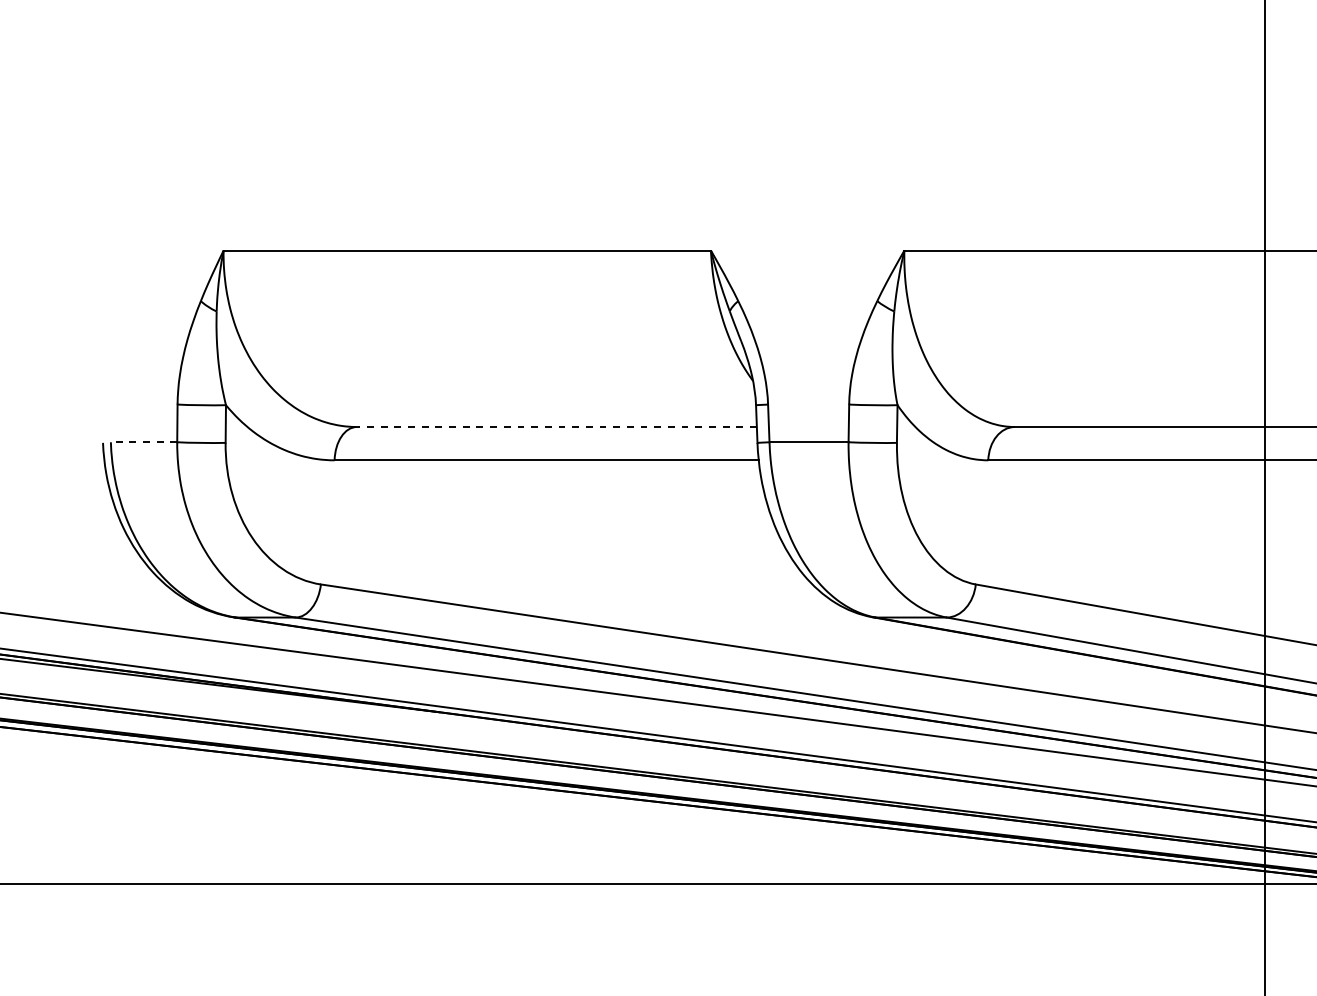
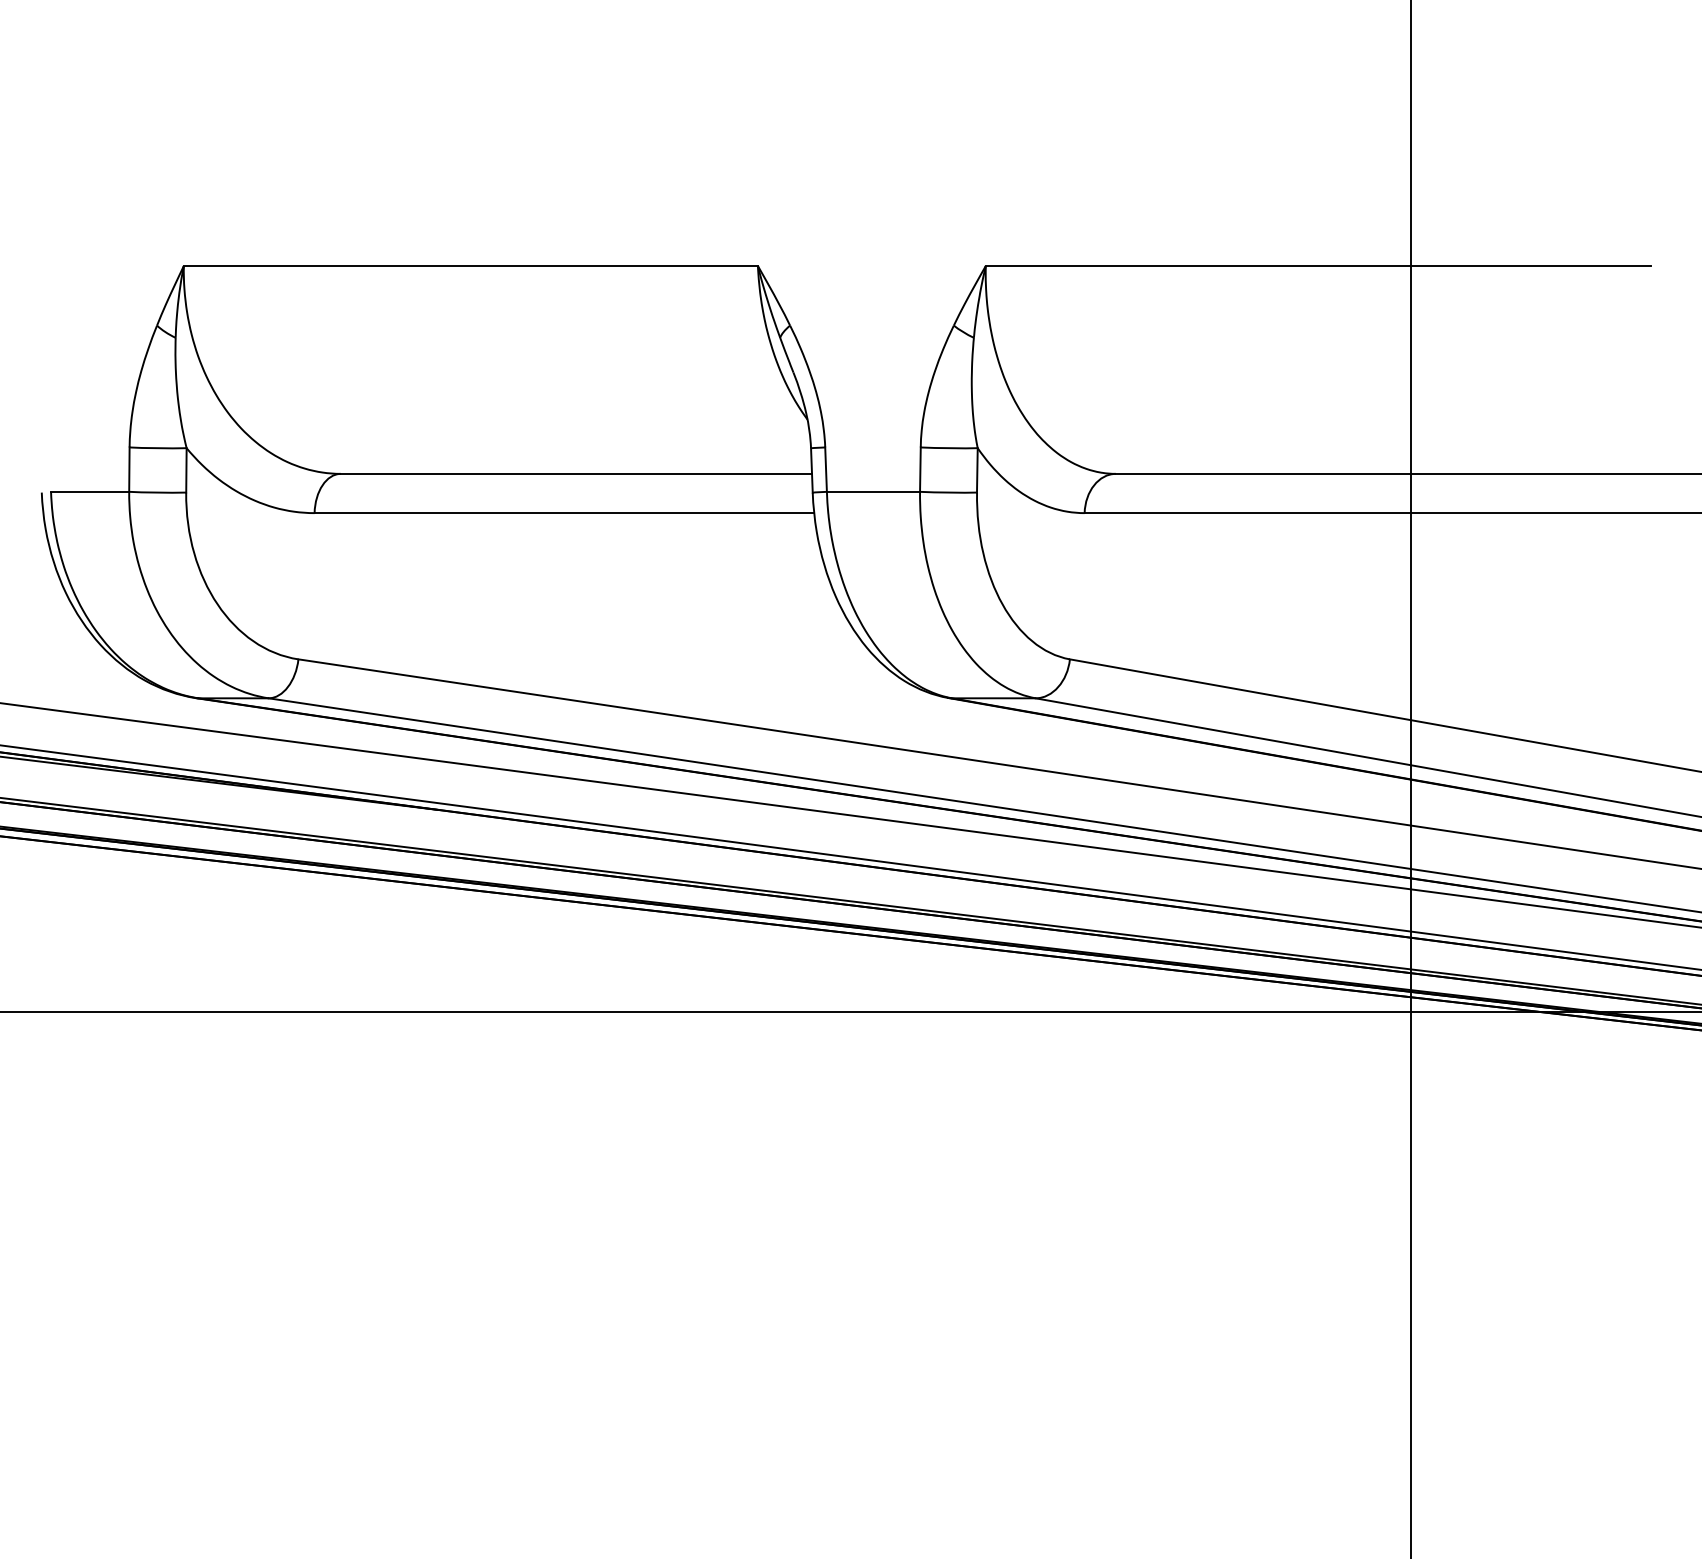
line: (556, 426) -> (576, 473), dashed -> solid
line: (143, 441) -> (89, 491), dashed -> solid

